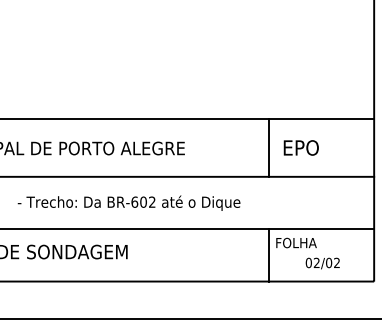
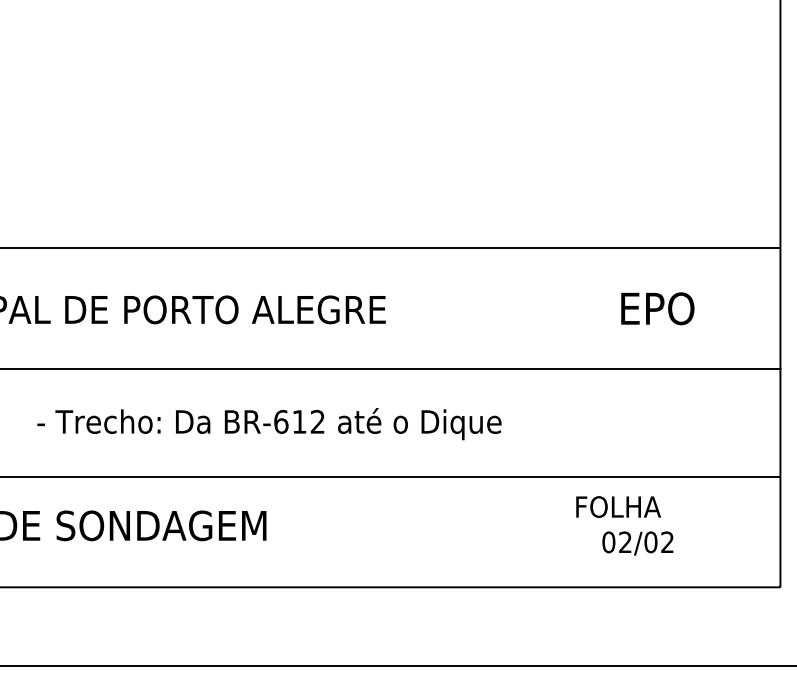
line: (269, 147) -> (562, 307), removed
text: (300, 147) -> (656, 307), moved
text: (143, 201) -> (299, 420), BR-602 -> BR-612
line: (269, 254) -> (562, 530), removed
text: (322, 263) -> (637, 543), moved

